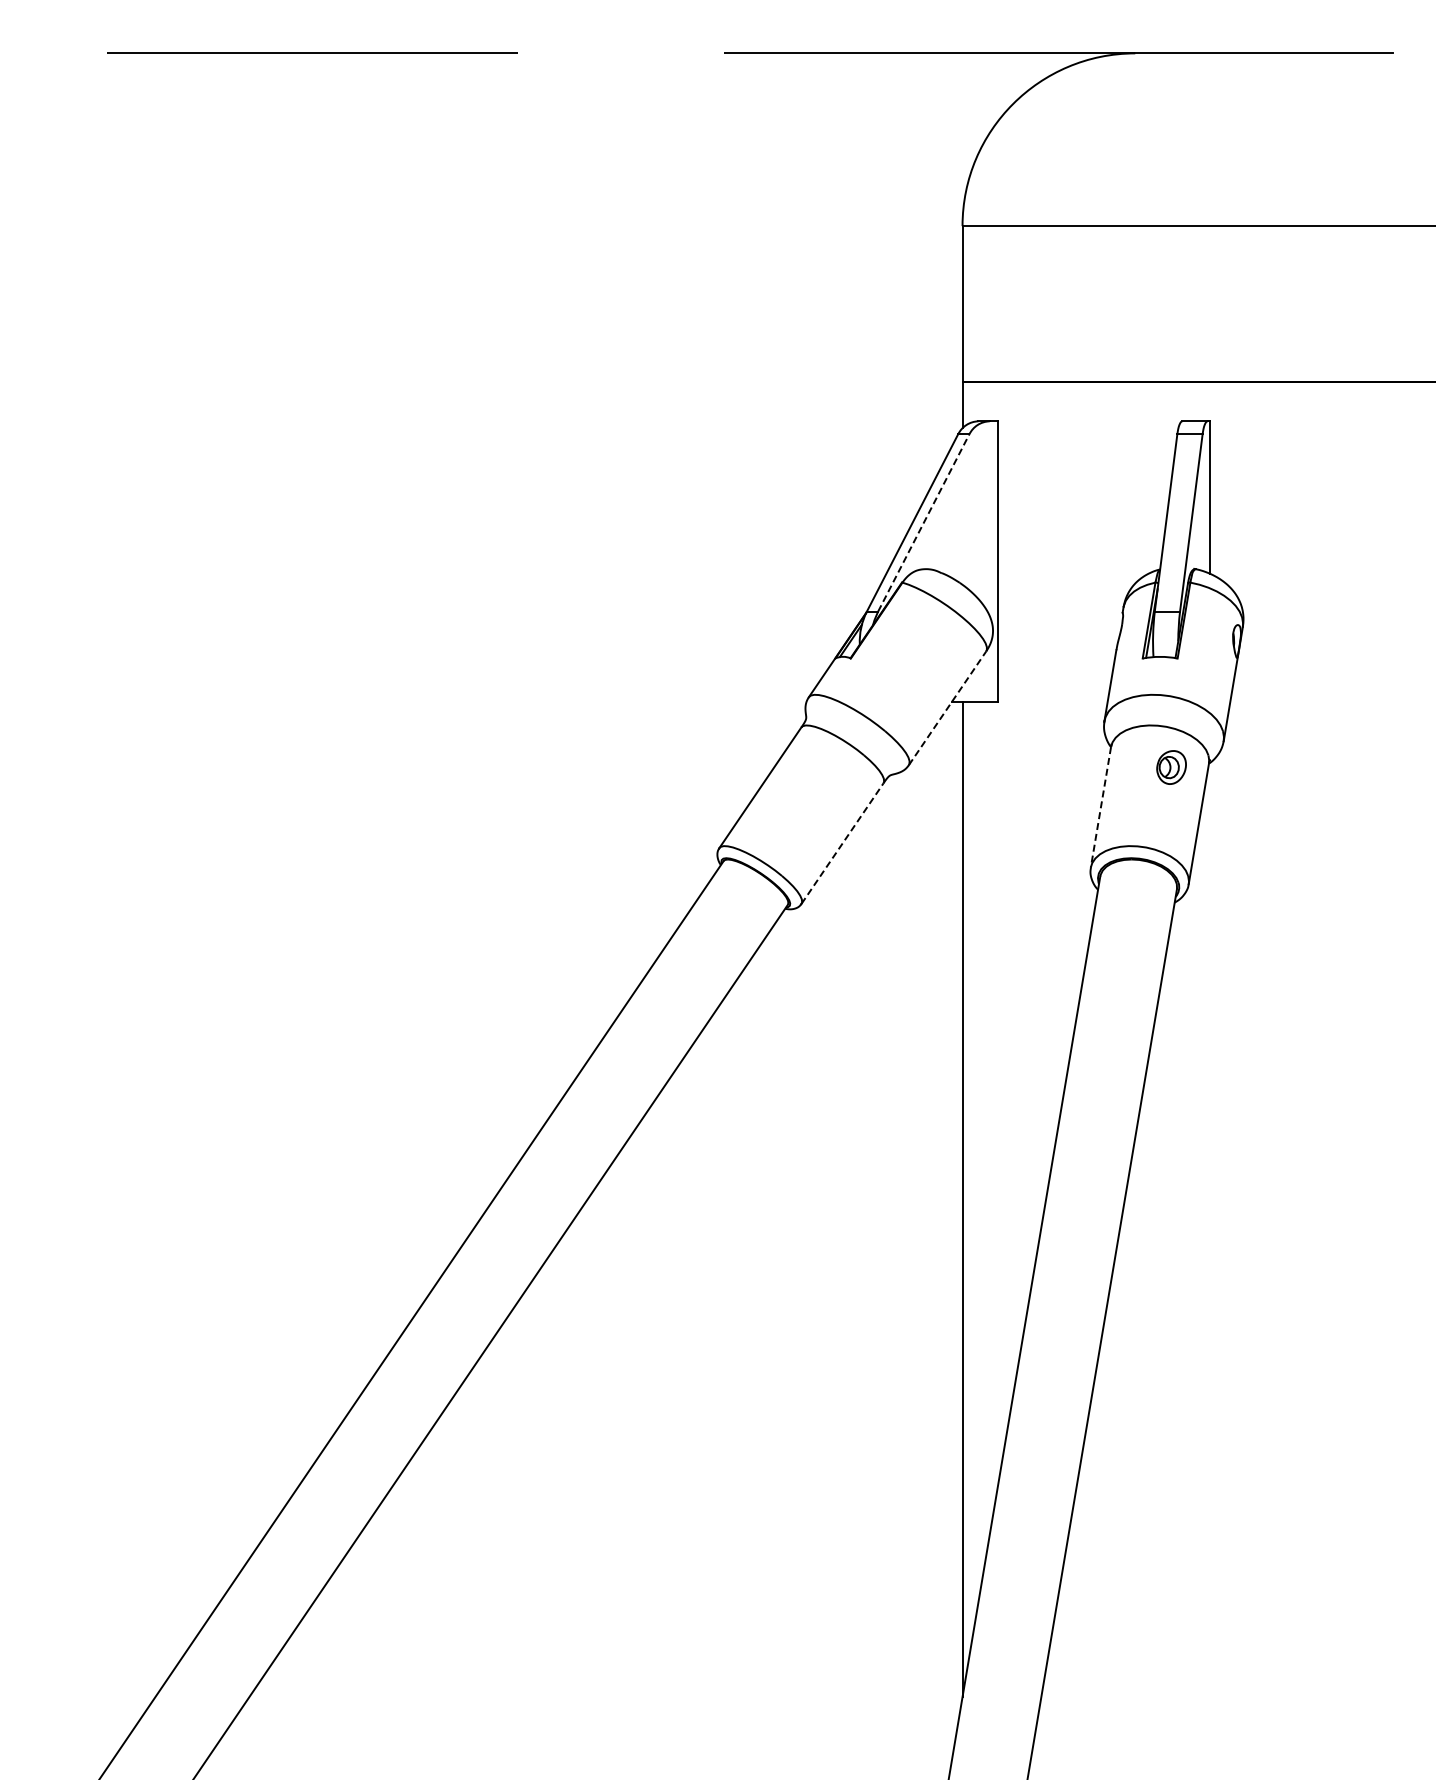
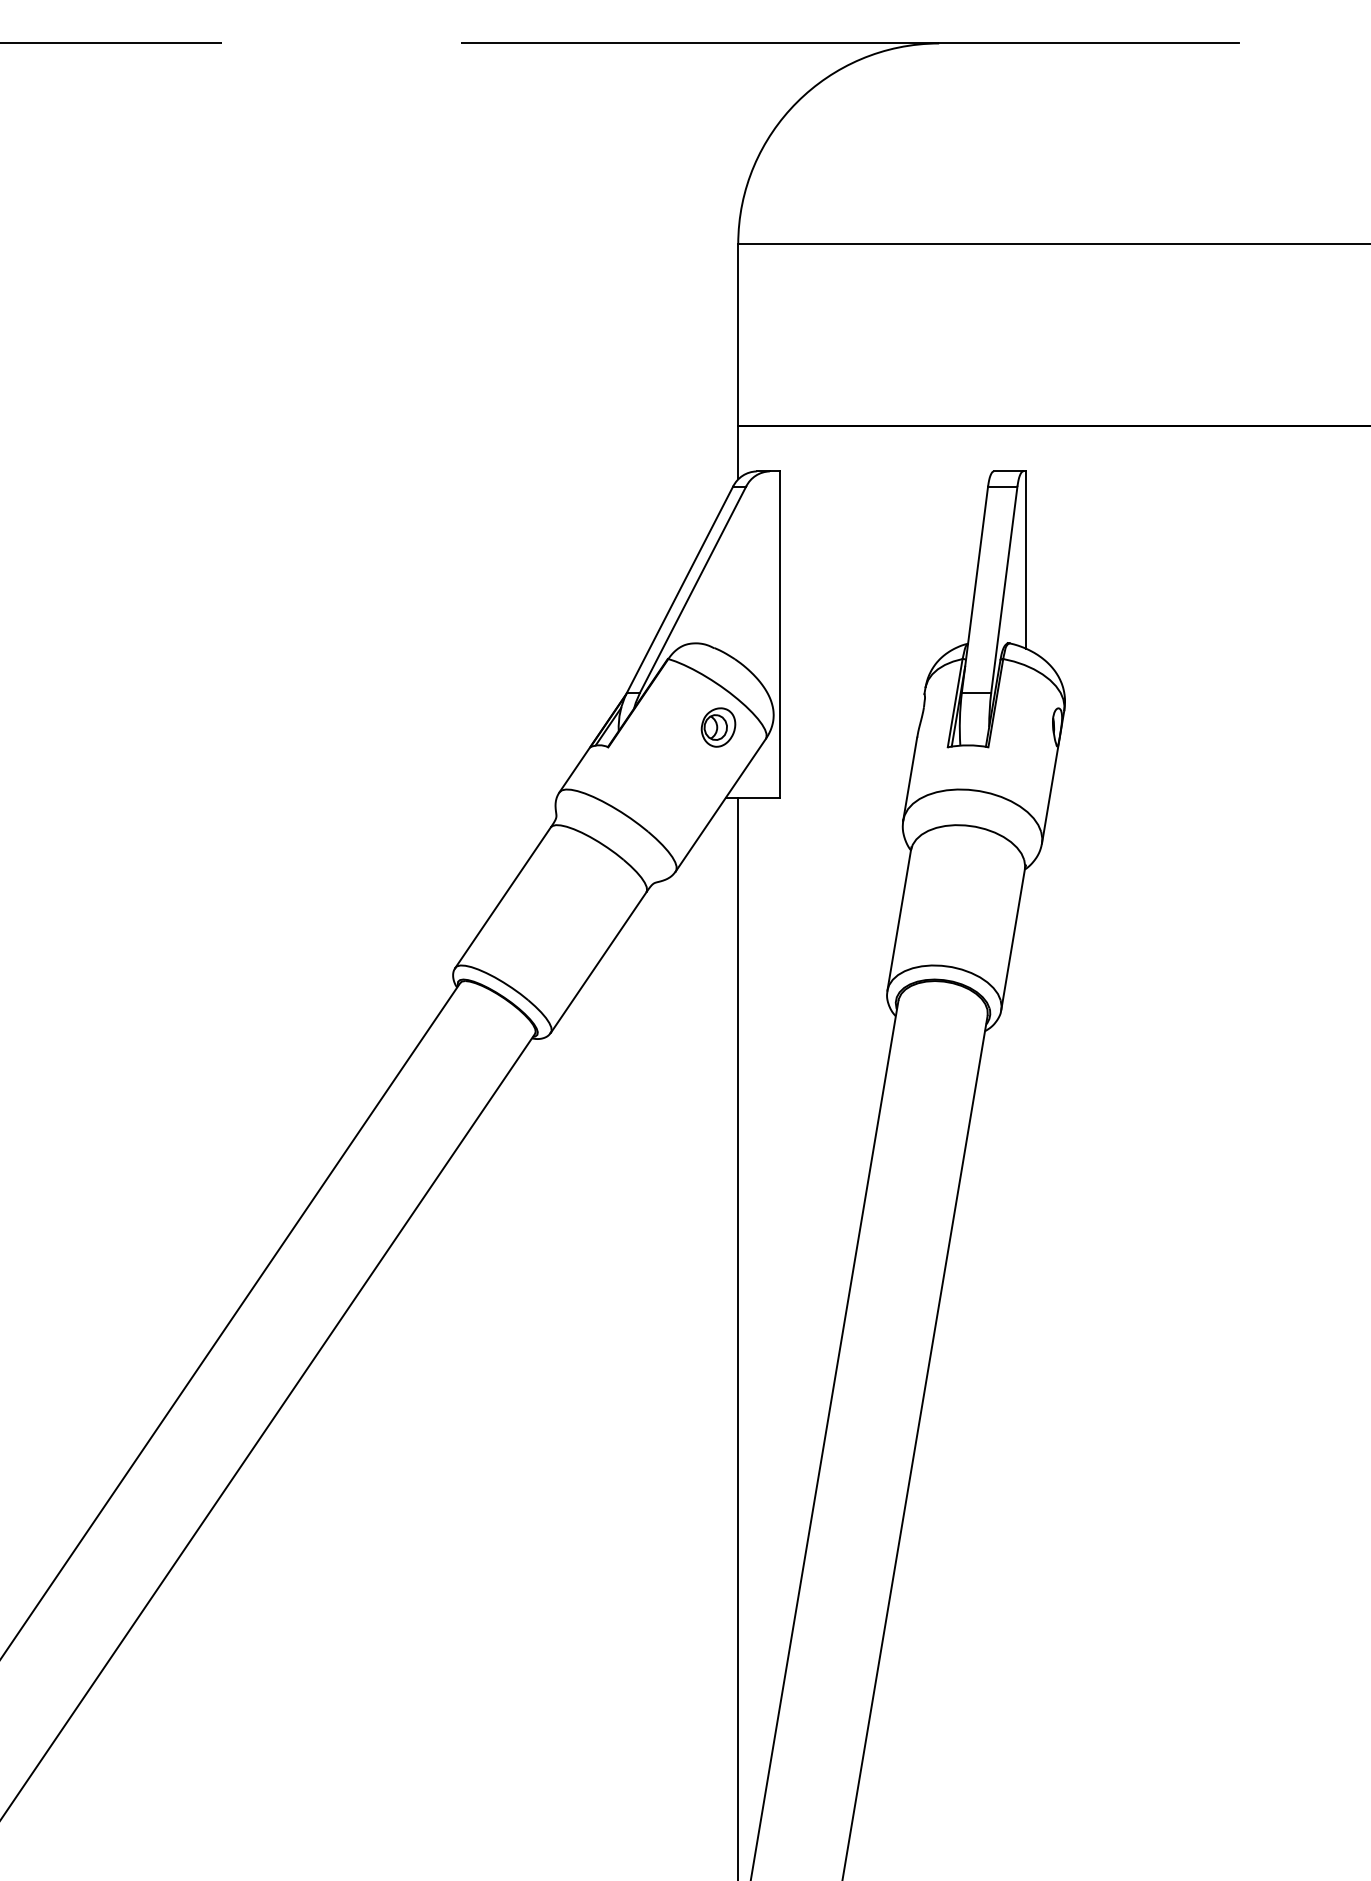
line: (923, 522) -> (692, 589), dashed -> solid
line: (947, 708) -> (720, 805), dashed -> solid
part: (1171, 767) -> (718, 727), moved
line: (1100, 807) -> (898, 920), dashed -> solid
line: (842, 843) -> (598, 962), dashed -> solid

